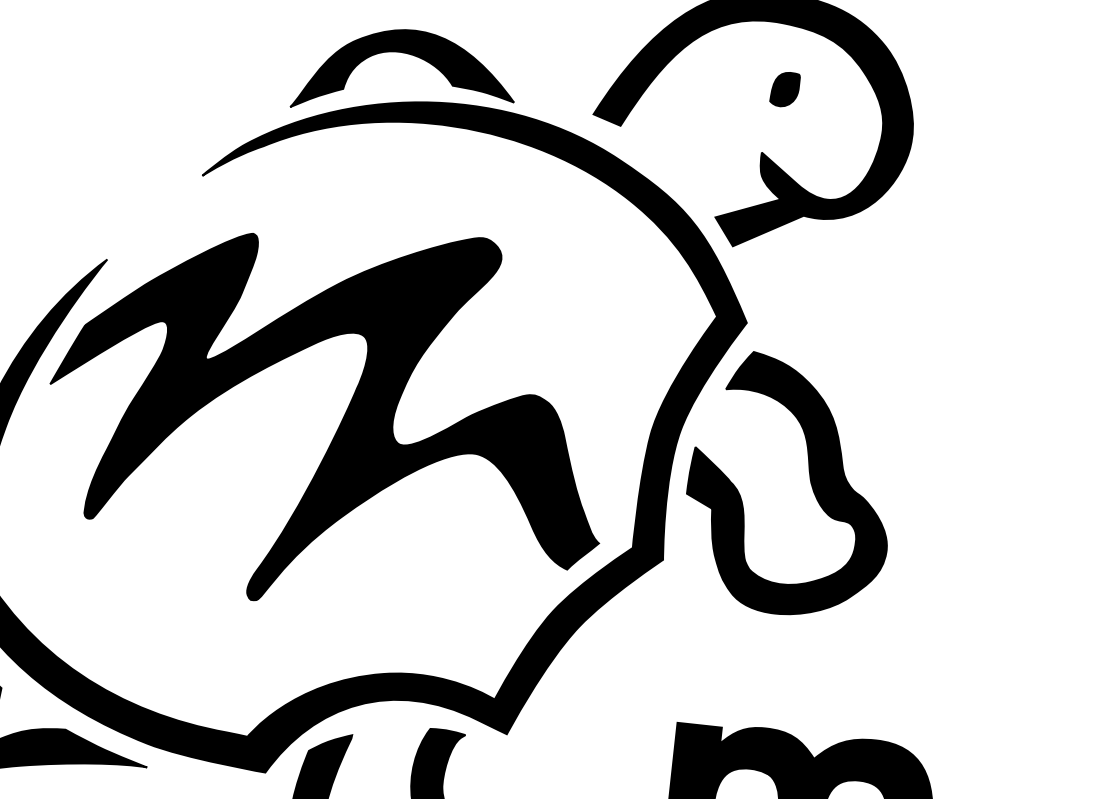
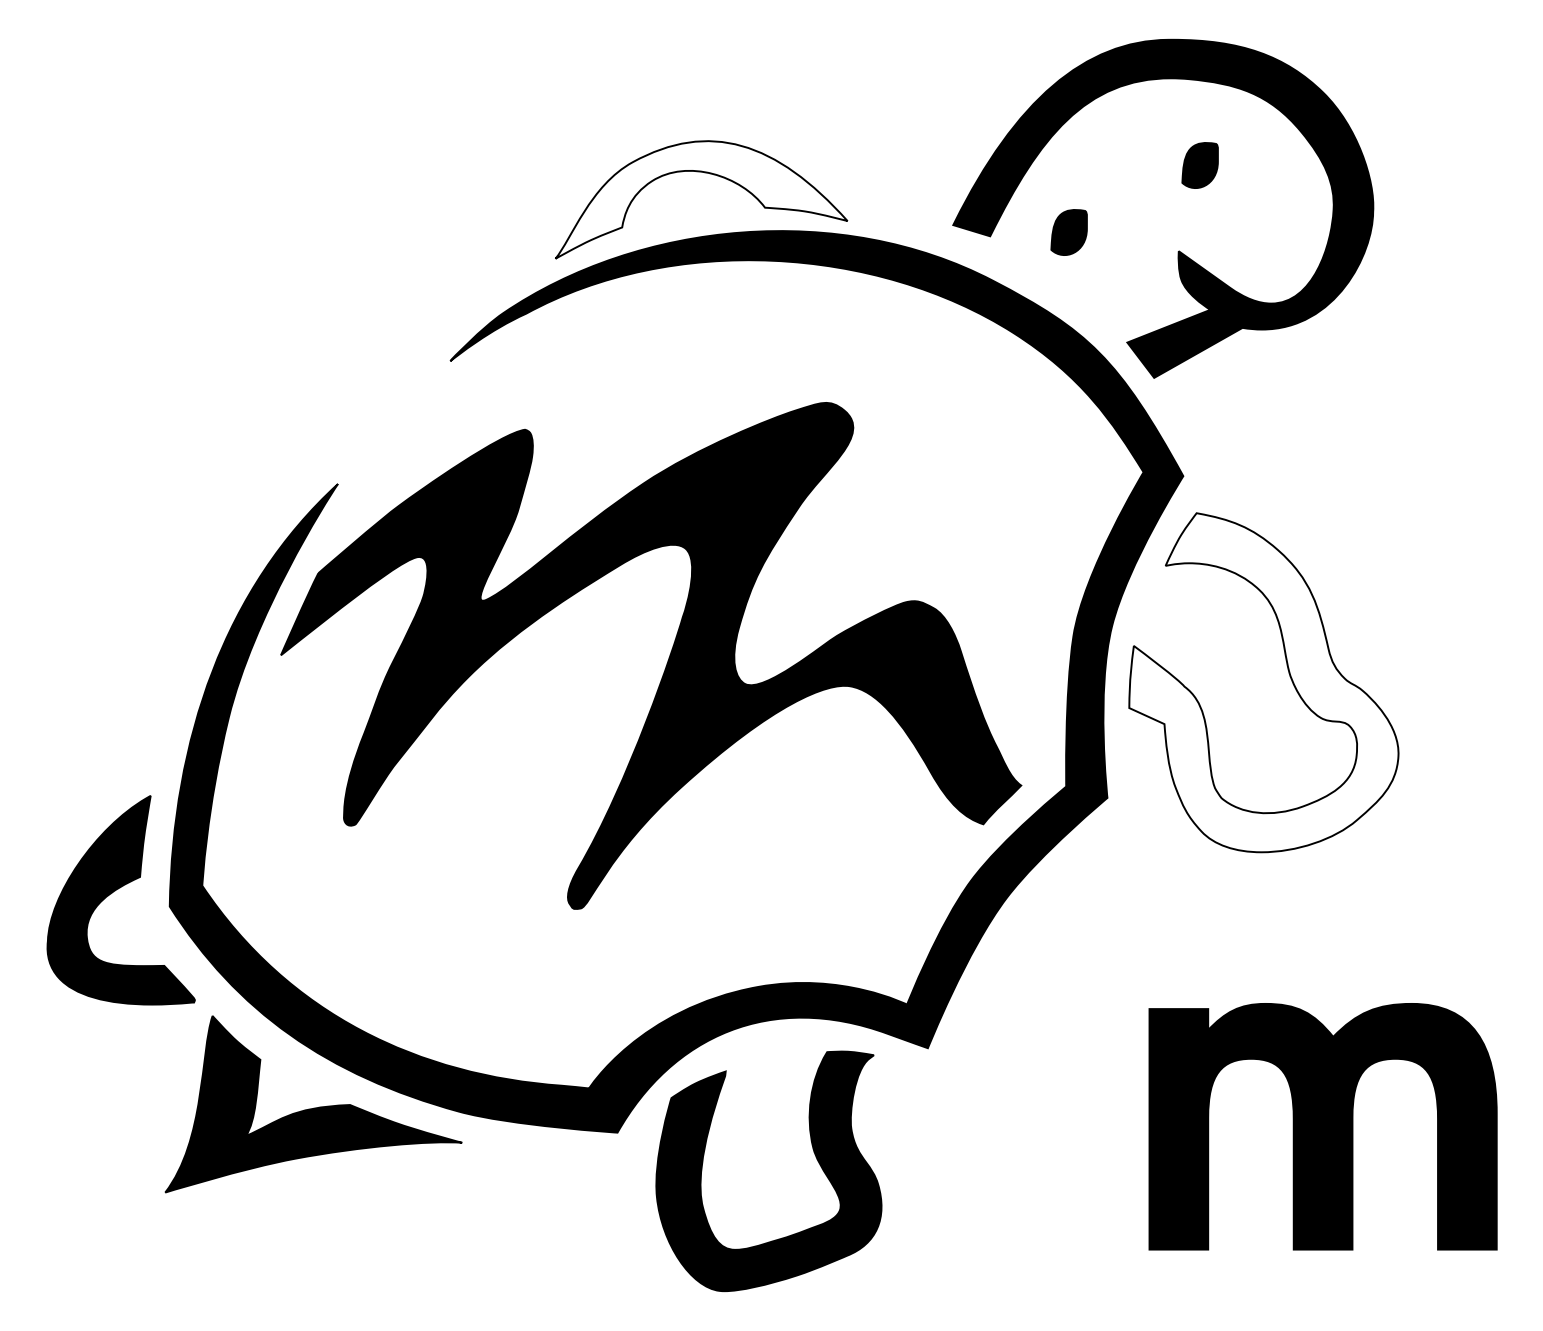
fill: (405, 74) -> (701, 199), removed
part: (680, 129) -> (1068, 232), added
fill: (790, 485) -> (1263, 682), removed

